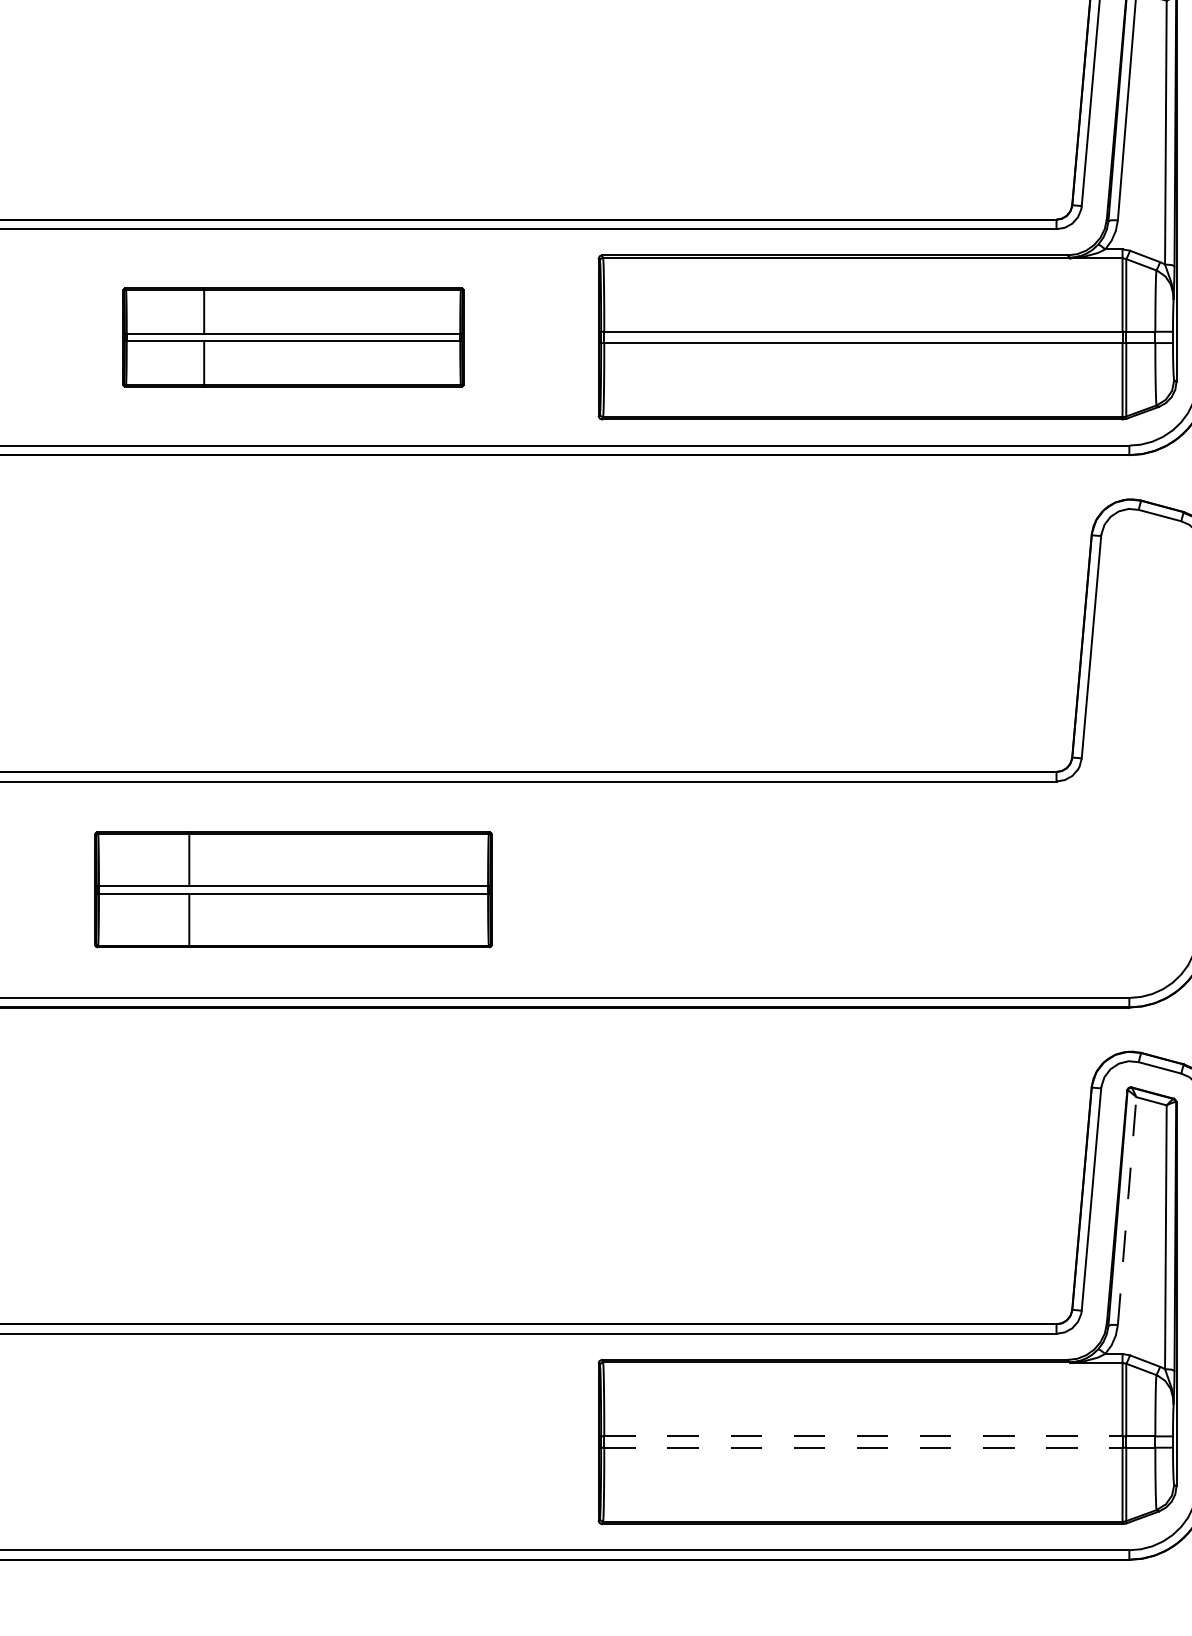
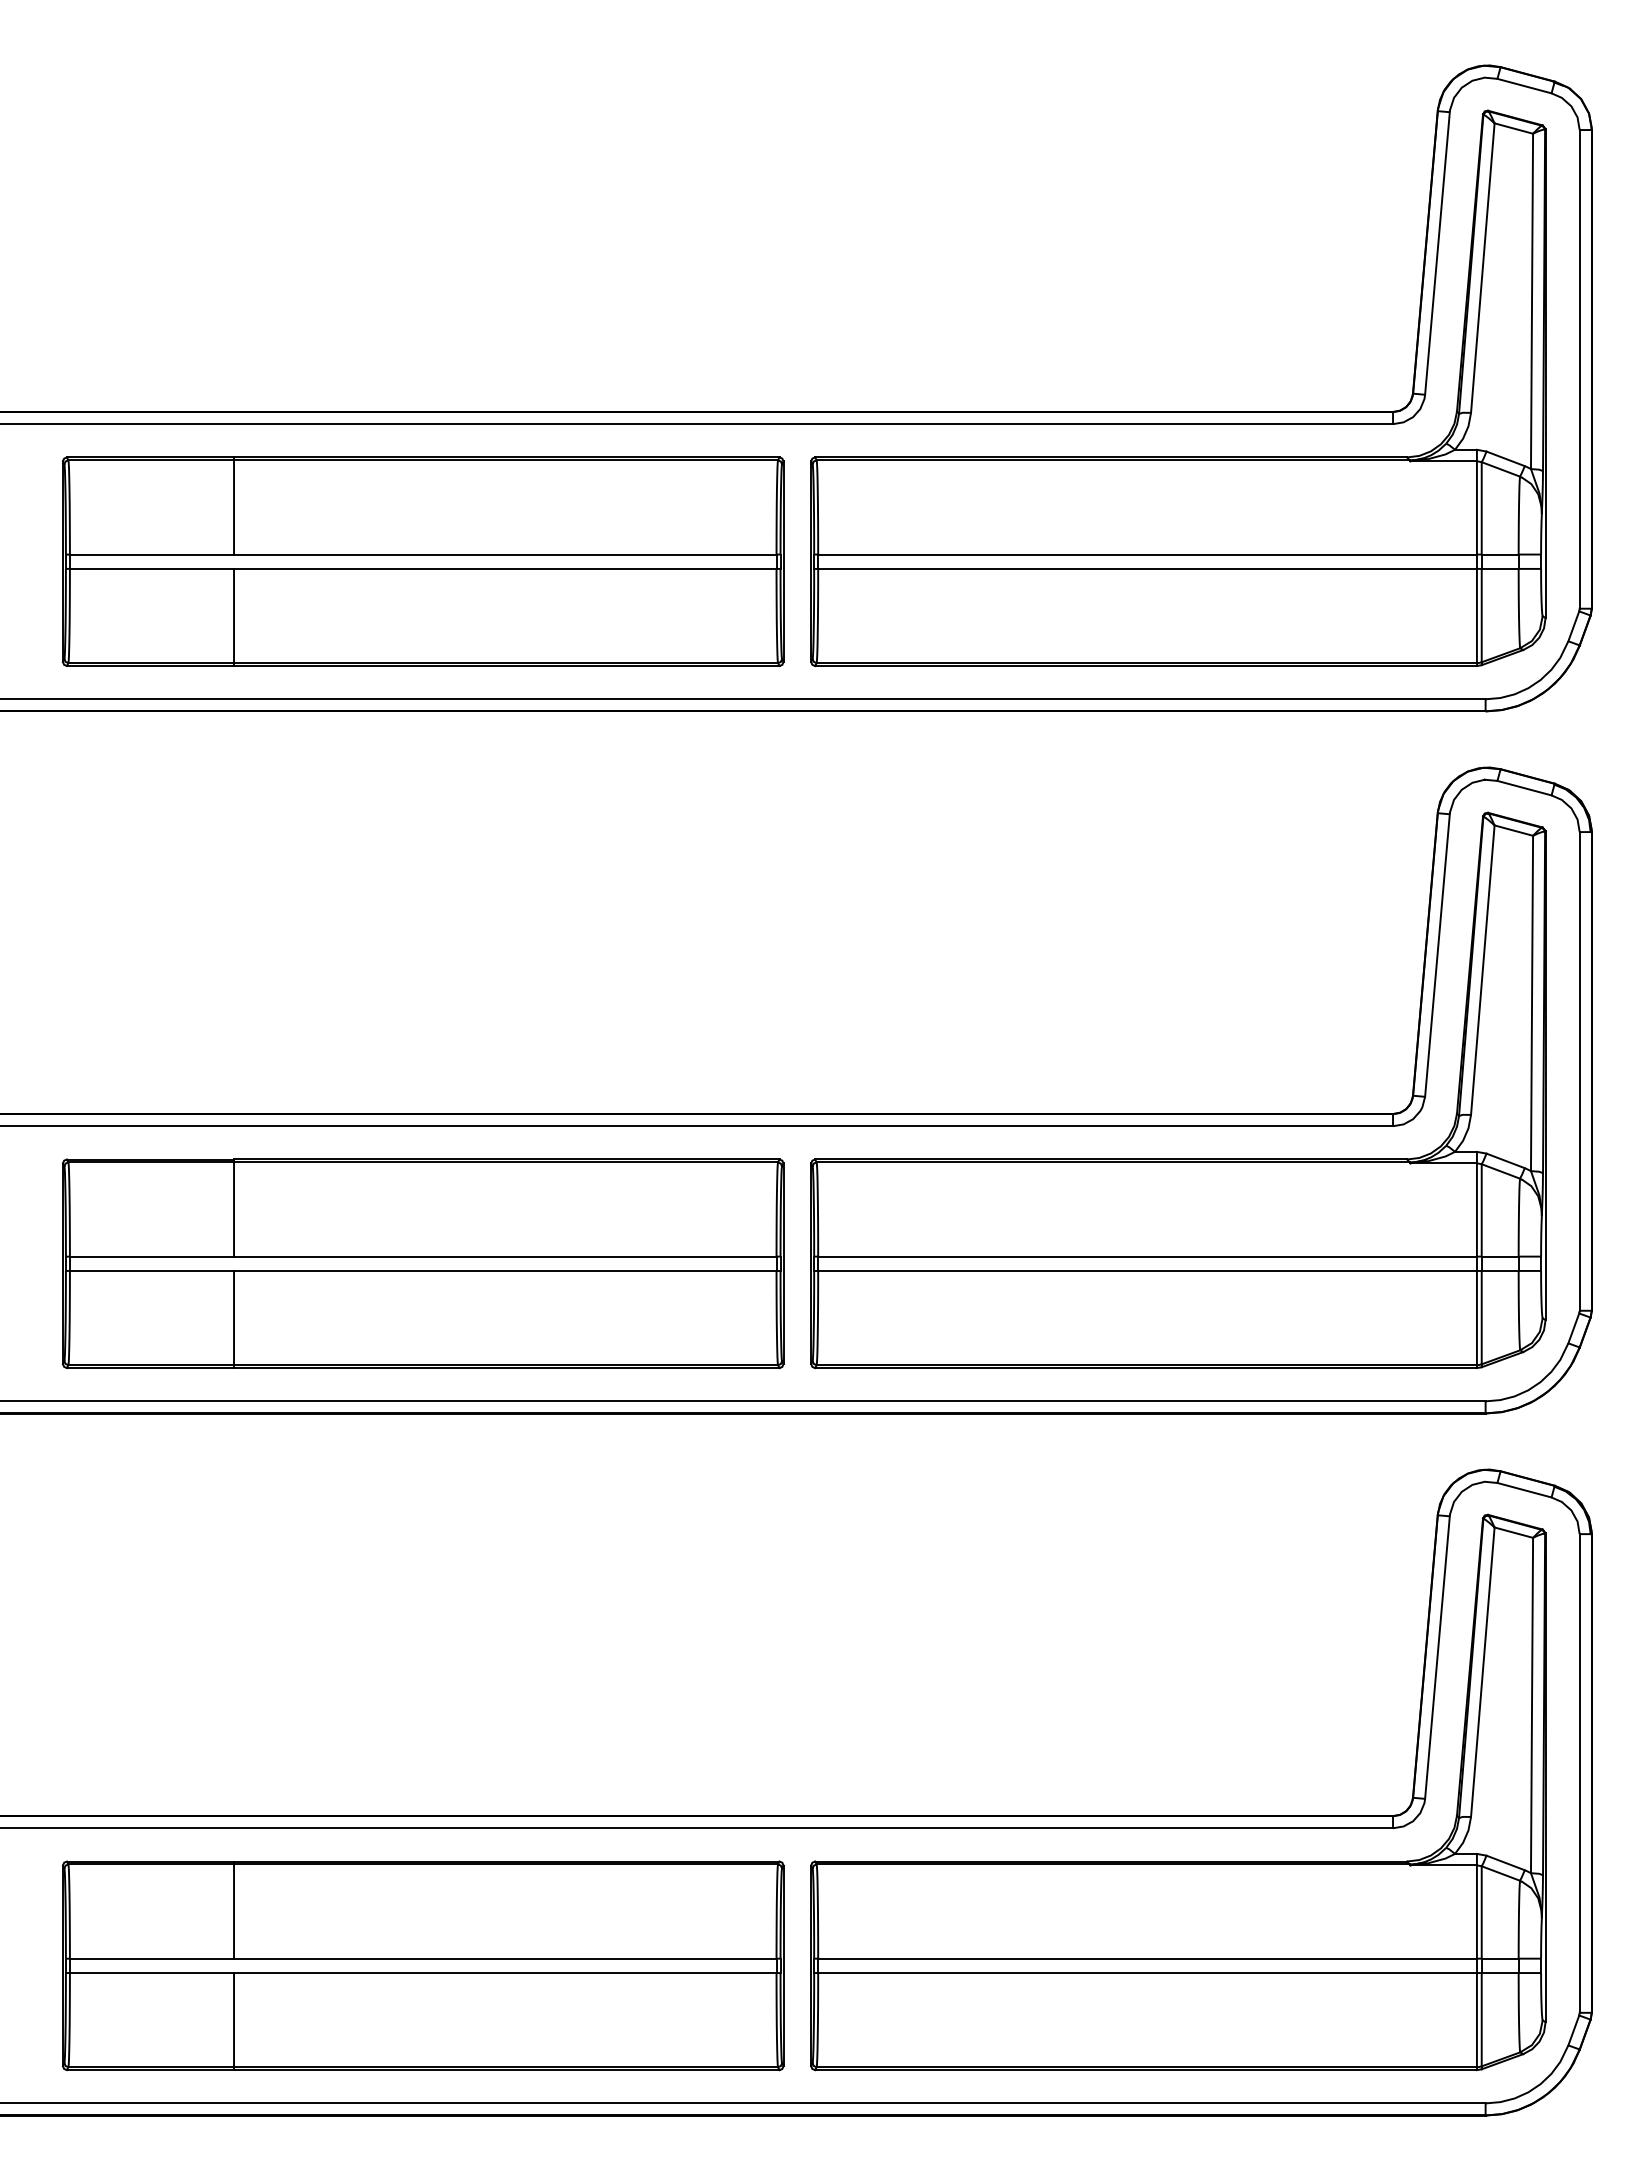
part: (293, 337) -> (422, 561), size x1.67
part: (887, 806) -> (1178, 1158), added
part: (293, 889) -> (422, 1263), size x1.43
line: (1126, 1210) -> (1482, 1671), dashed -> solid
line: (864, 1436) -> (1148, 1958), dashed -> solid
part: (293, 1441) -> (422, 1965), added
line: (864, 1448) -> (1148, 1973), dashed -> solid

